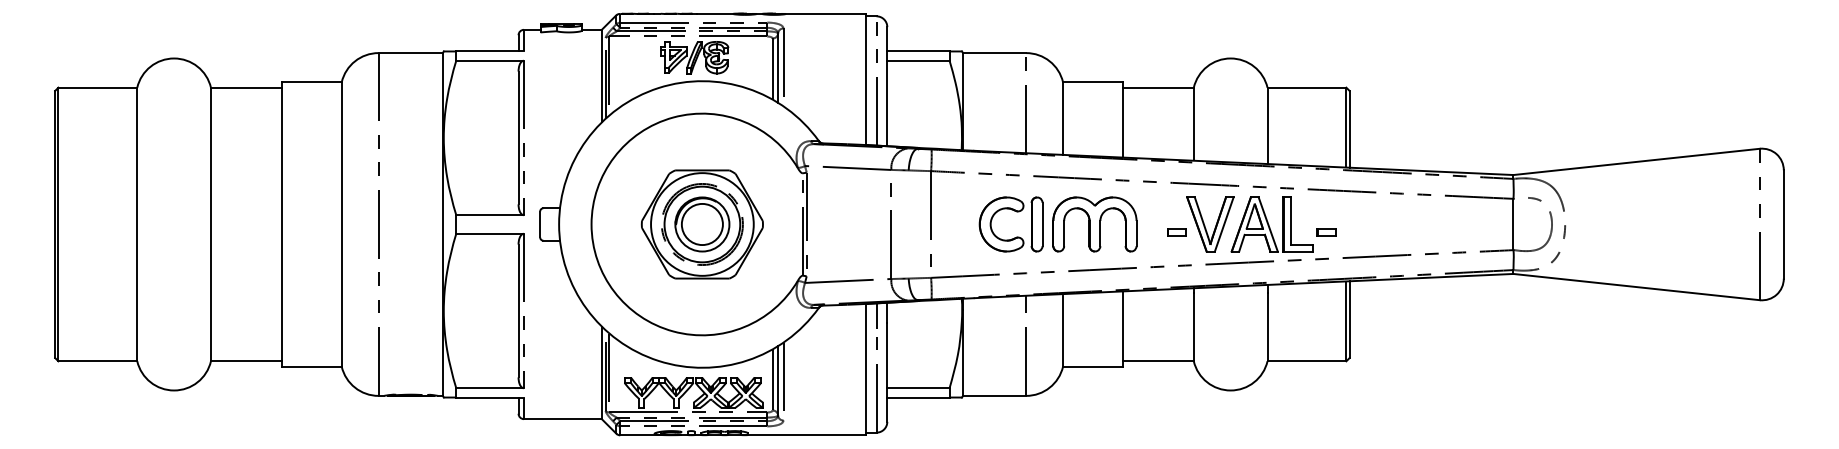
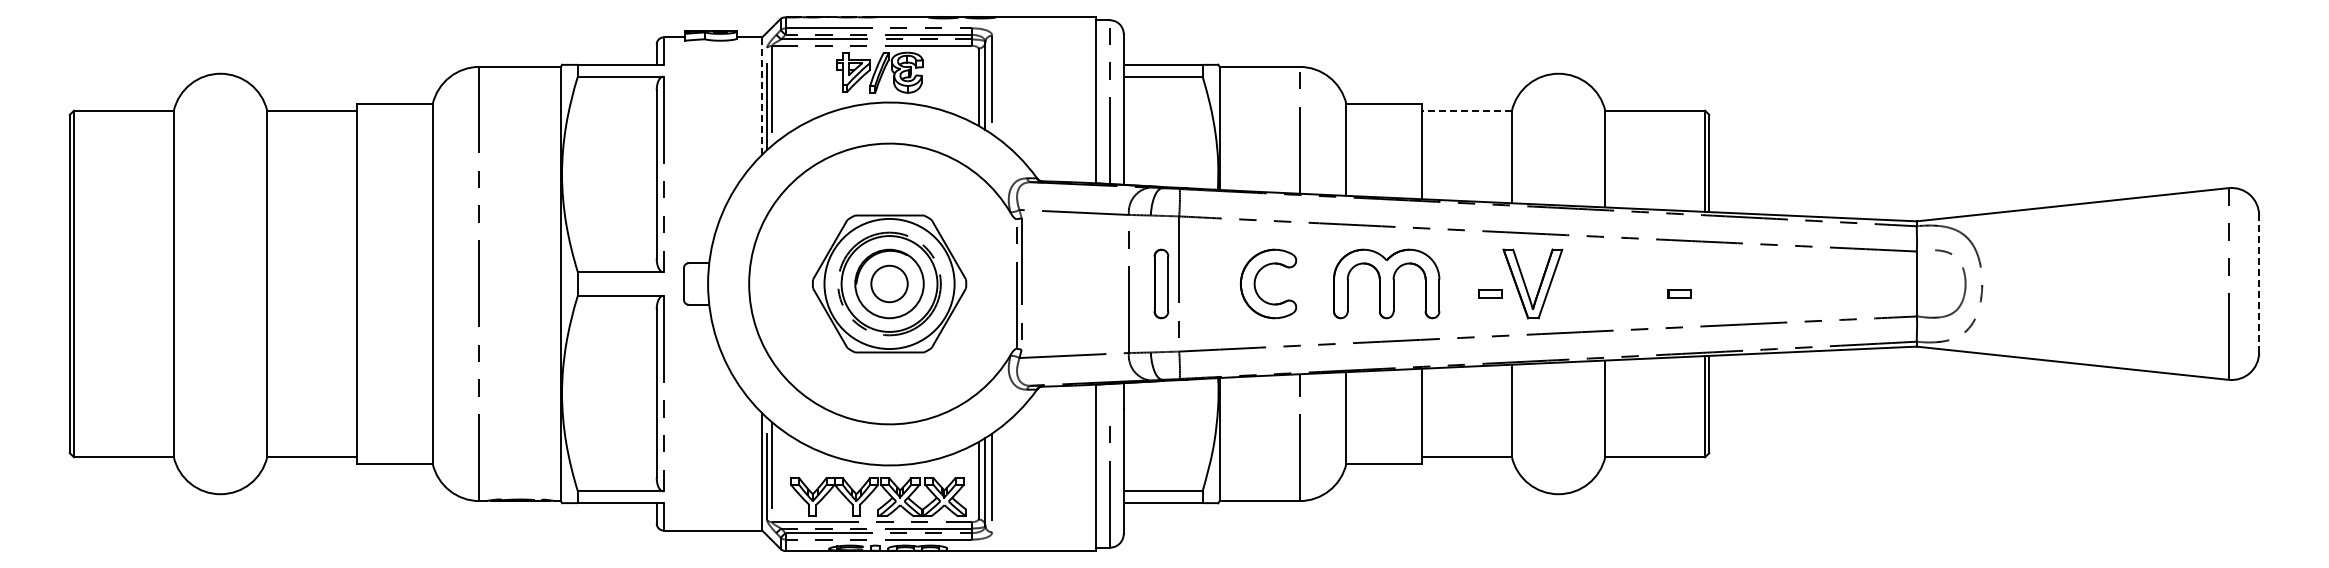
line: (602, 76) -> (762, 96), solid -> dashed
line: (1157, 87) -> (1466, 110), solid -> dashed
circle: (702, 224) -> (889, 283), size x0.7
part: (1037, 224) -> (1161, 283), moved
part: (1271, 224) -> (1610, 283), removed
line: (1784, 224) -> (2259, 284), solid -> dashed
line: (876, 315) -> (1110, 399), removed

